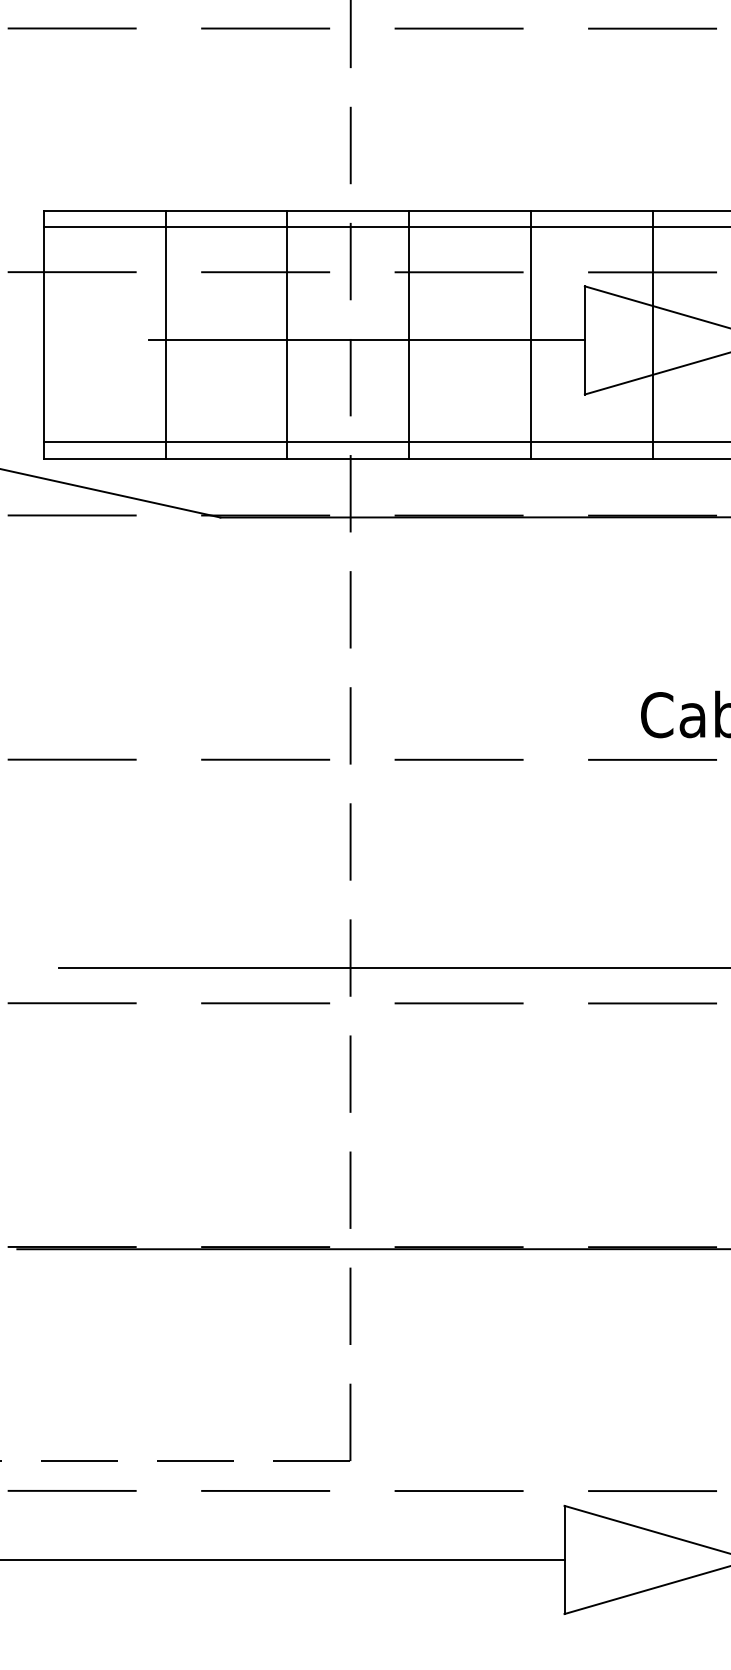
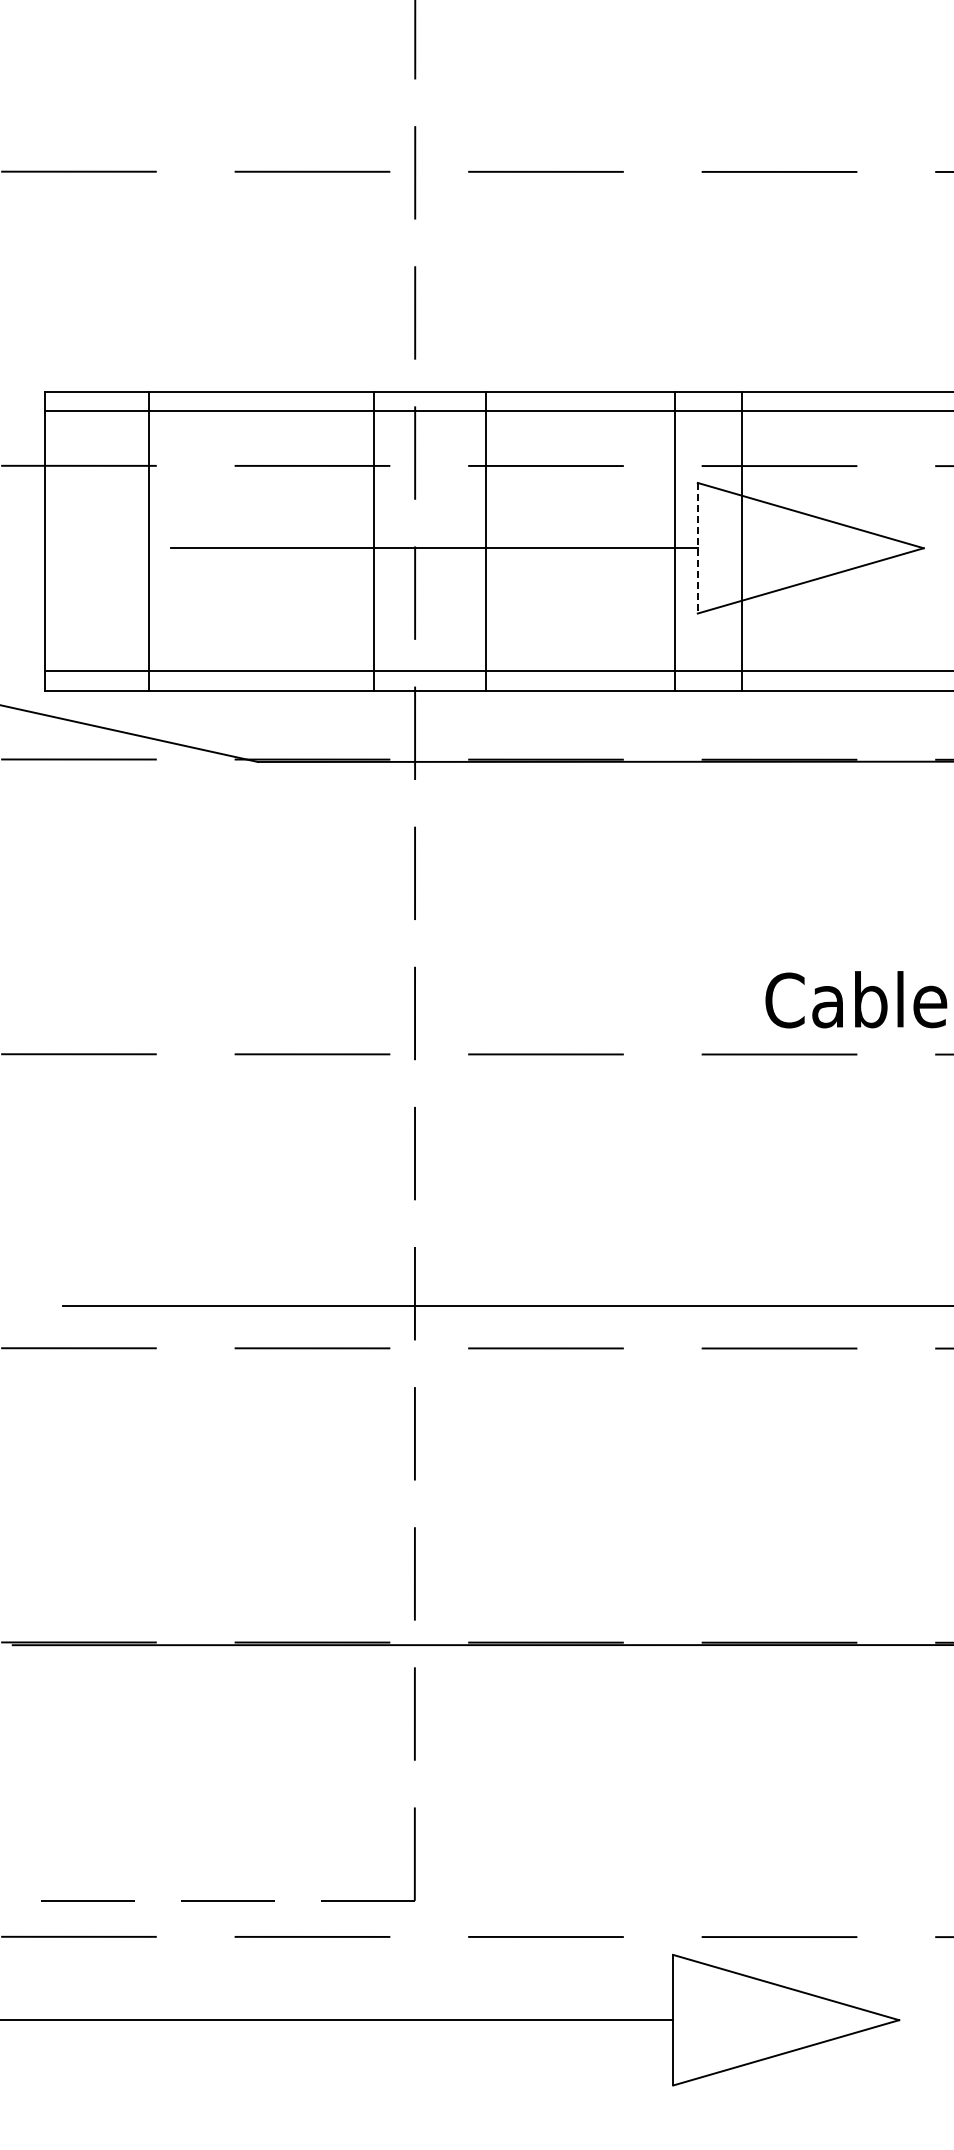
line: (165, 334) -> (148, 540), moved
line: (287, 334) -> (373, 540), moved
line: (530, 334) -> (674, 540), moved
line: (653, 334) -> (742, 540), moved
line: (584, 340) -> (697, 548), solid -> dashed

